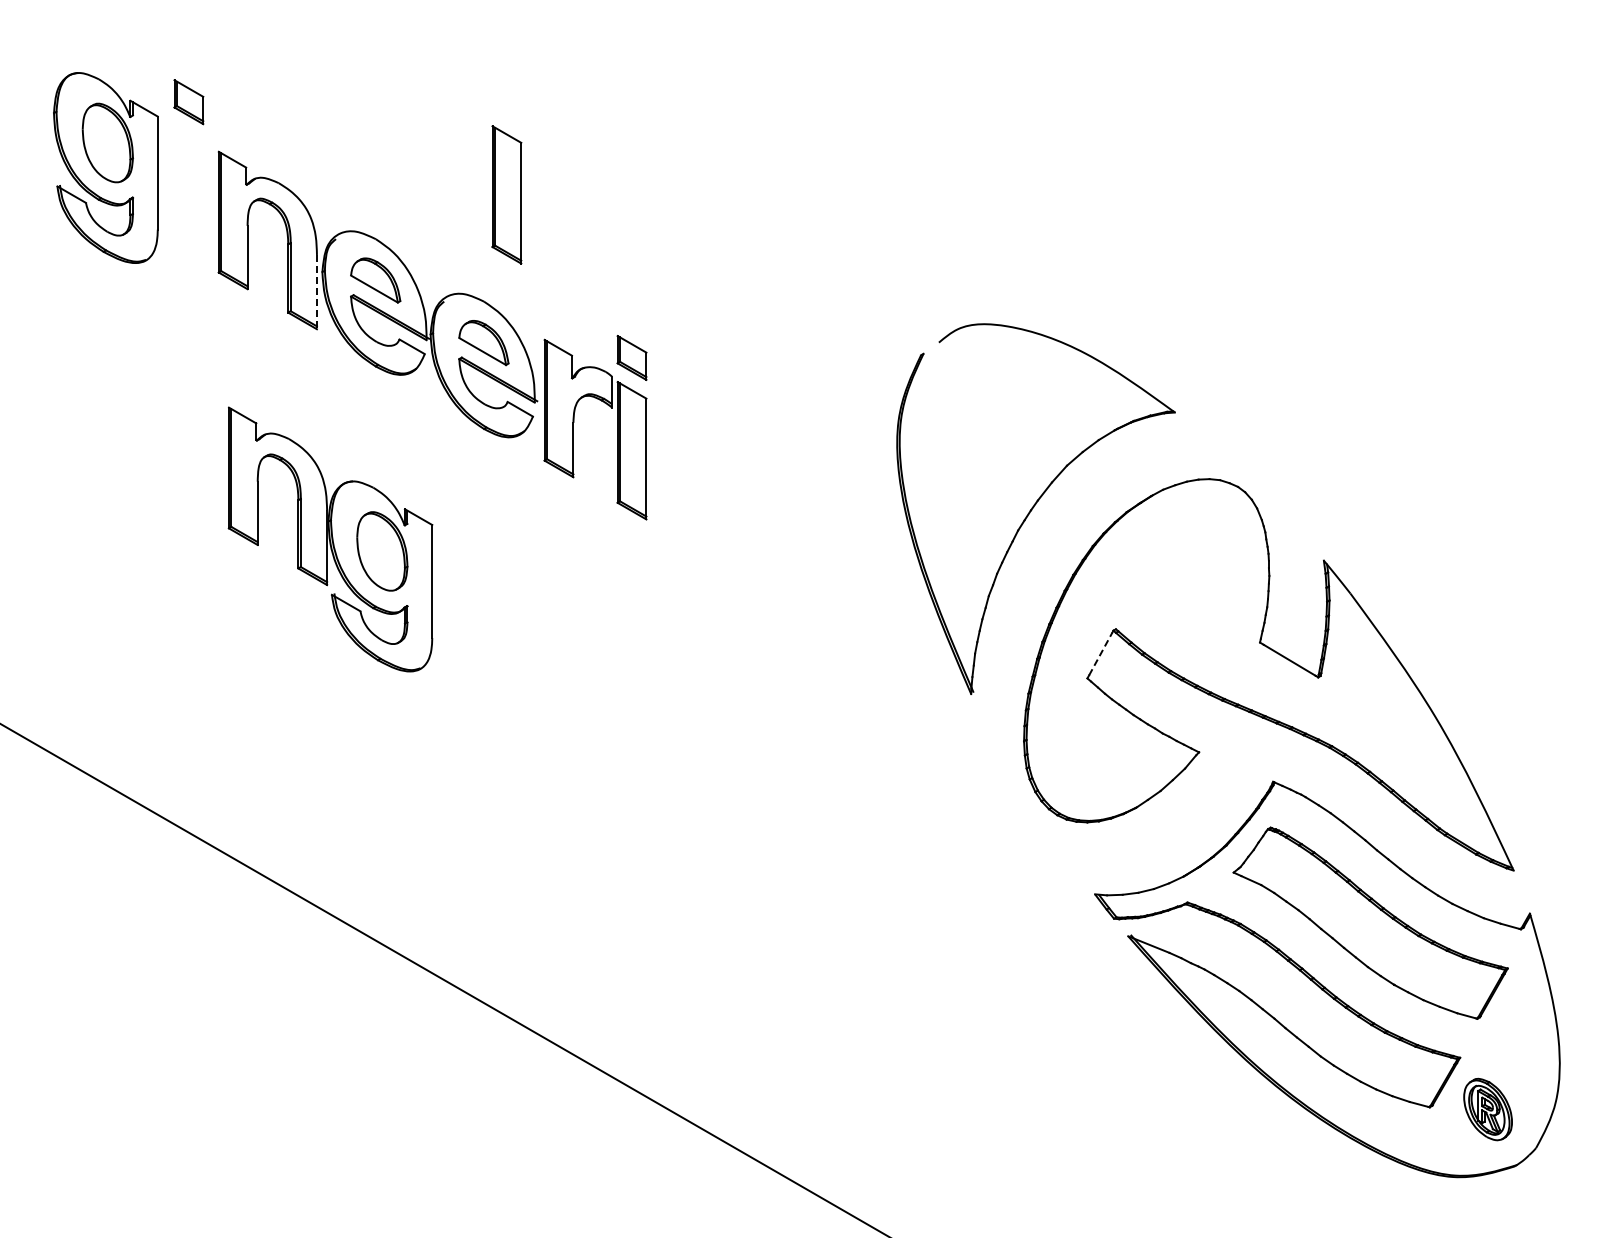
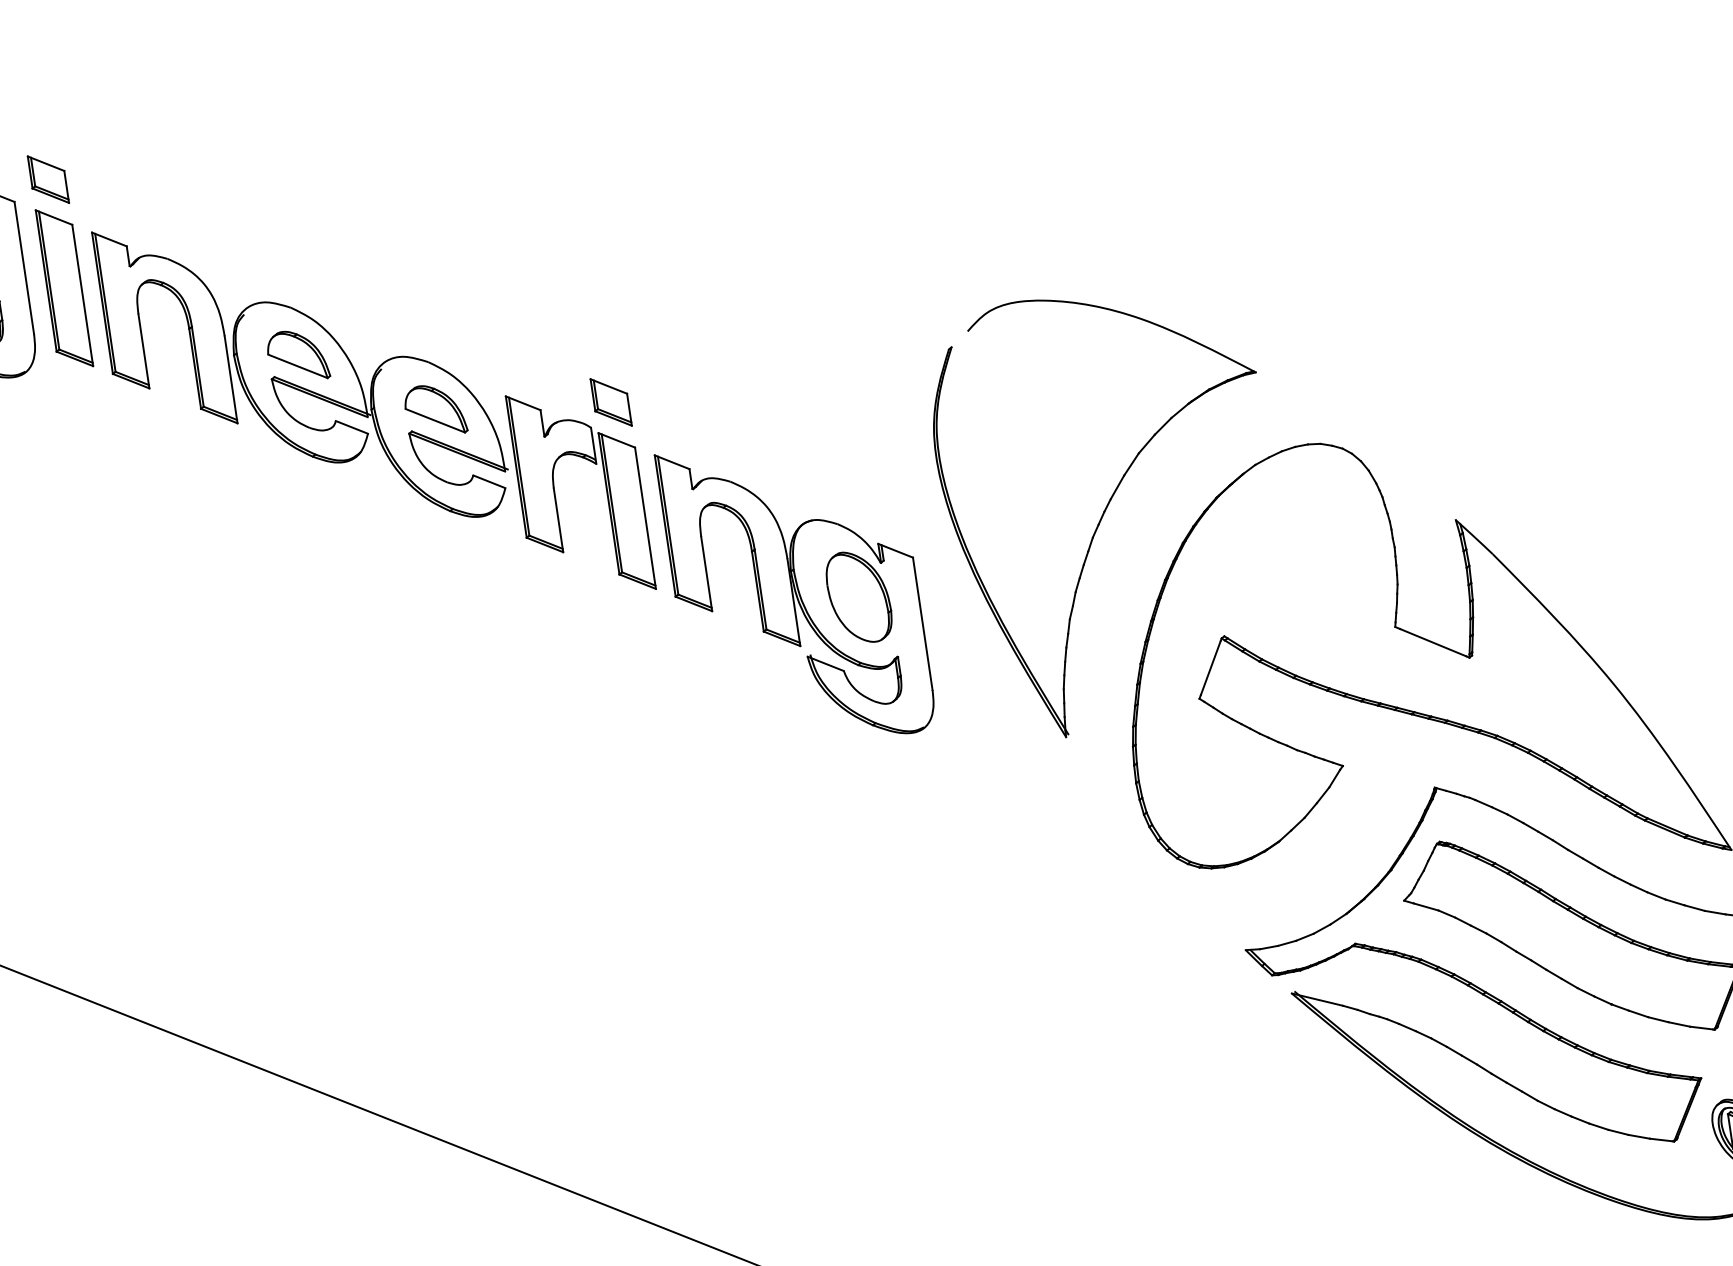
part: (506, 194) -> (63, 287), moved
line: (316, 292) -> (230, 380), dashed -> solid
part: (330, 539) -> (796, 592), moved
line: (1100, 653) -> (1210, 667), dashed -> solid

